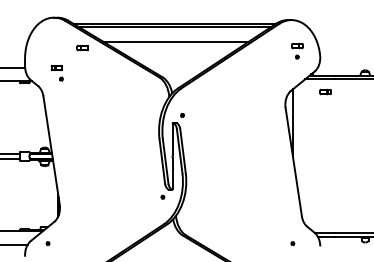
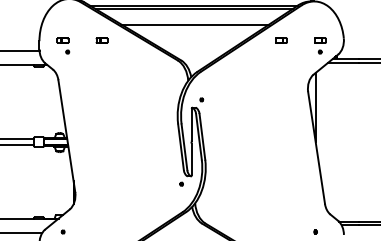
part: (82, 47) -> (101, 40), moved
part: (297, 50) -> (320, 45), moved
part: (56, 73) -> (62, 46), moved
part: (325, 91) -> (281, 40), moved

